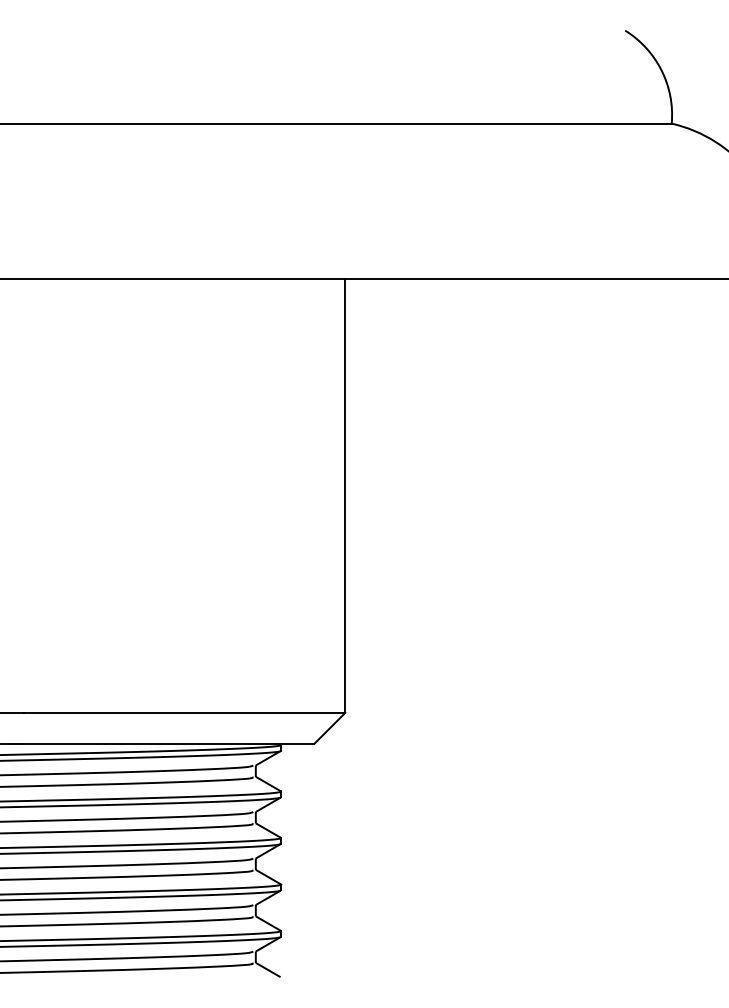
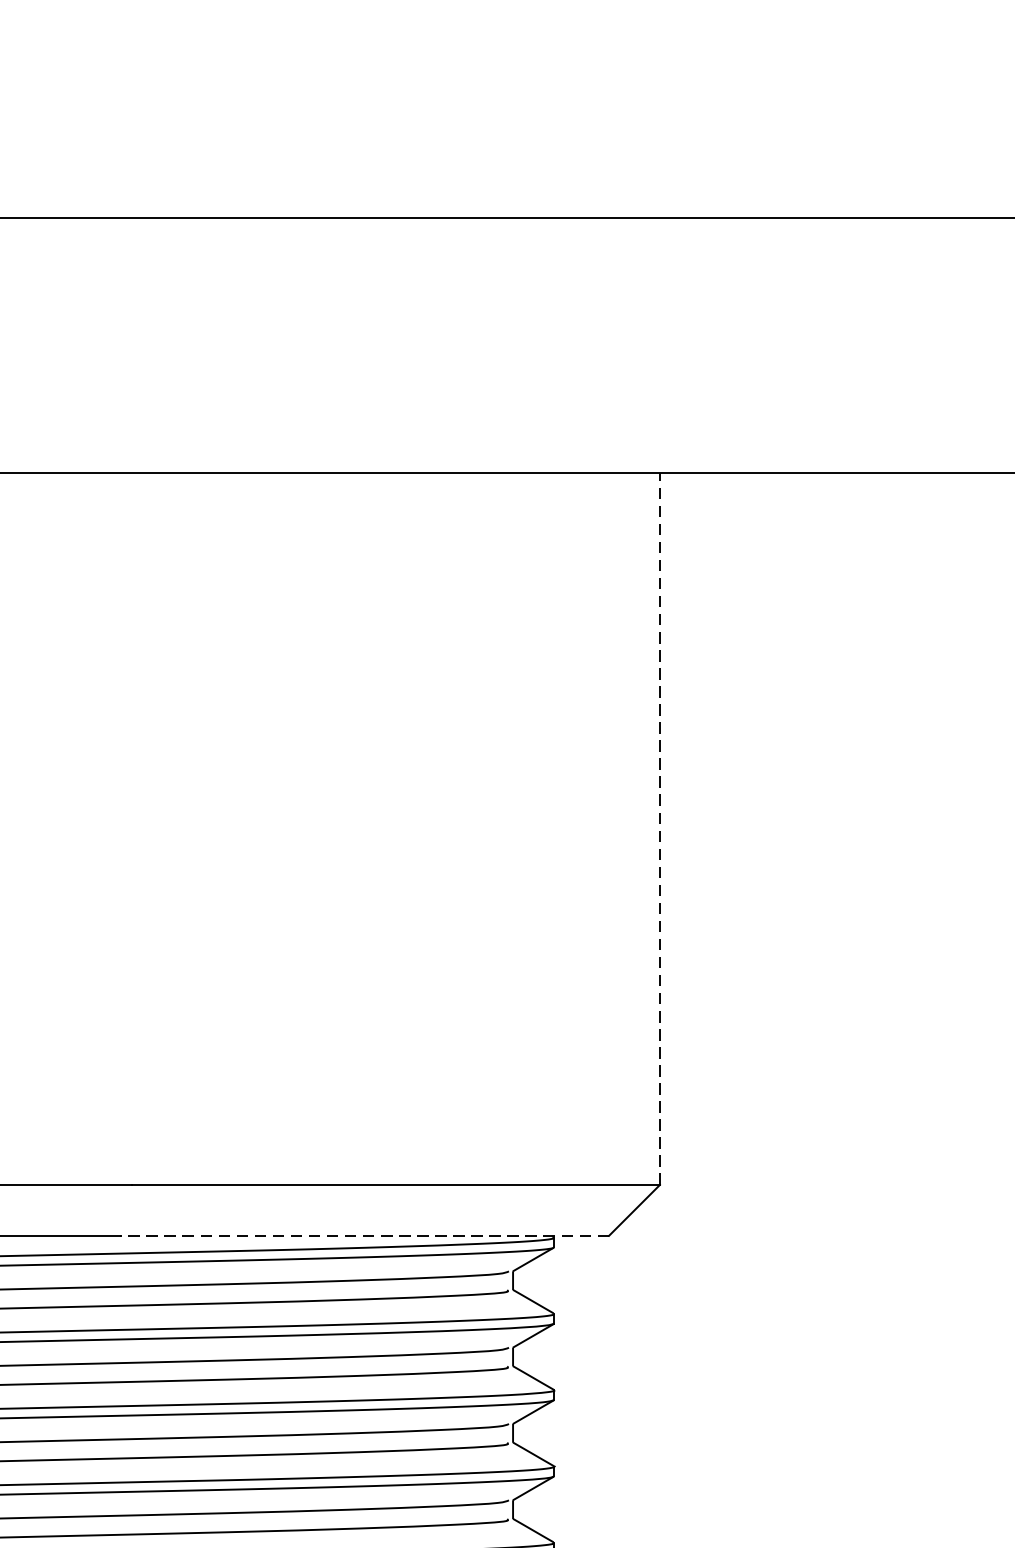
line: (345, 495) -> (660, 828), solid -> dashed
line: (165, 743) -> (364, 1235), solid -> dashed

